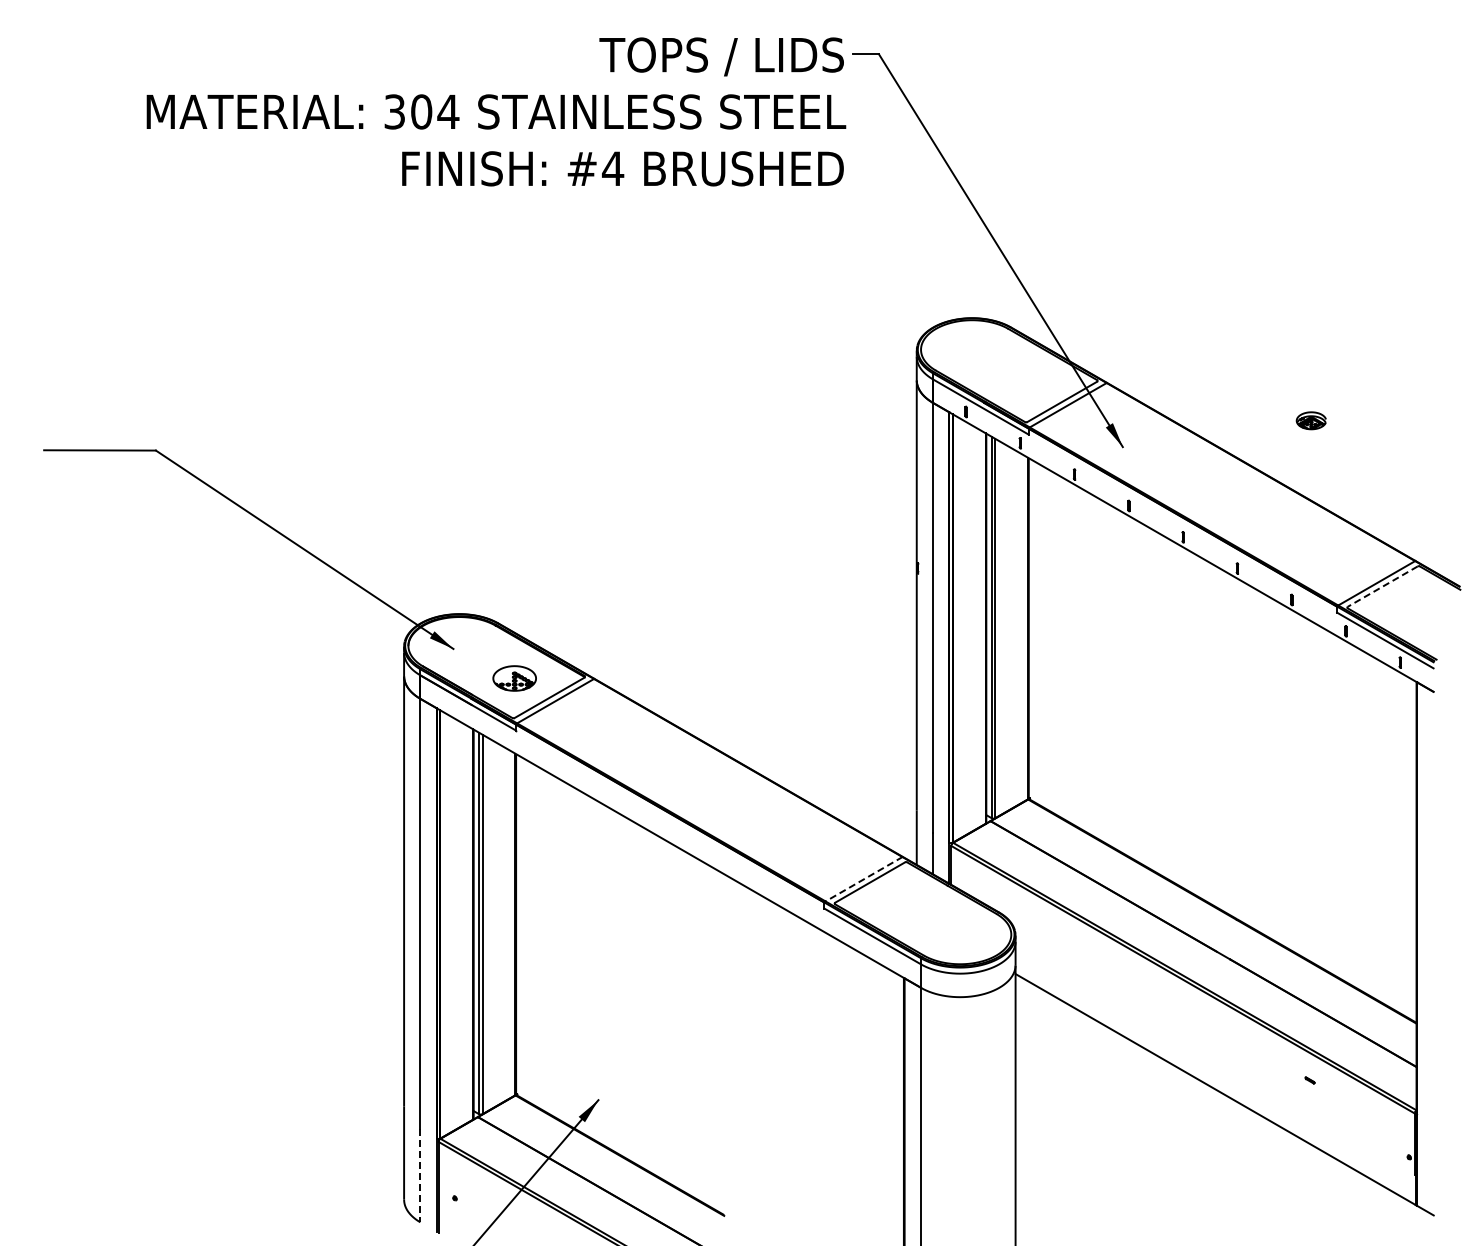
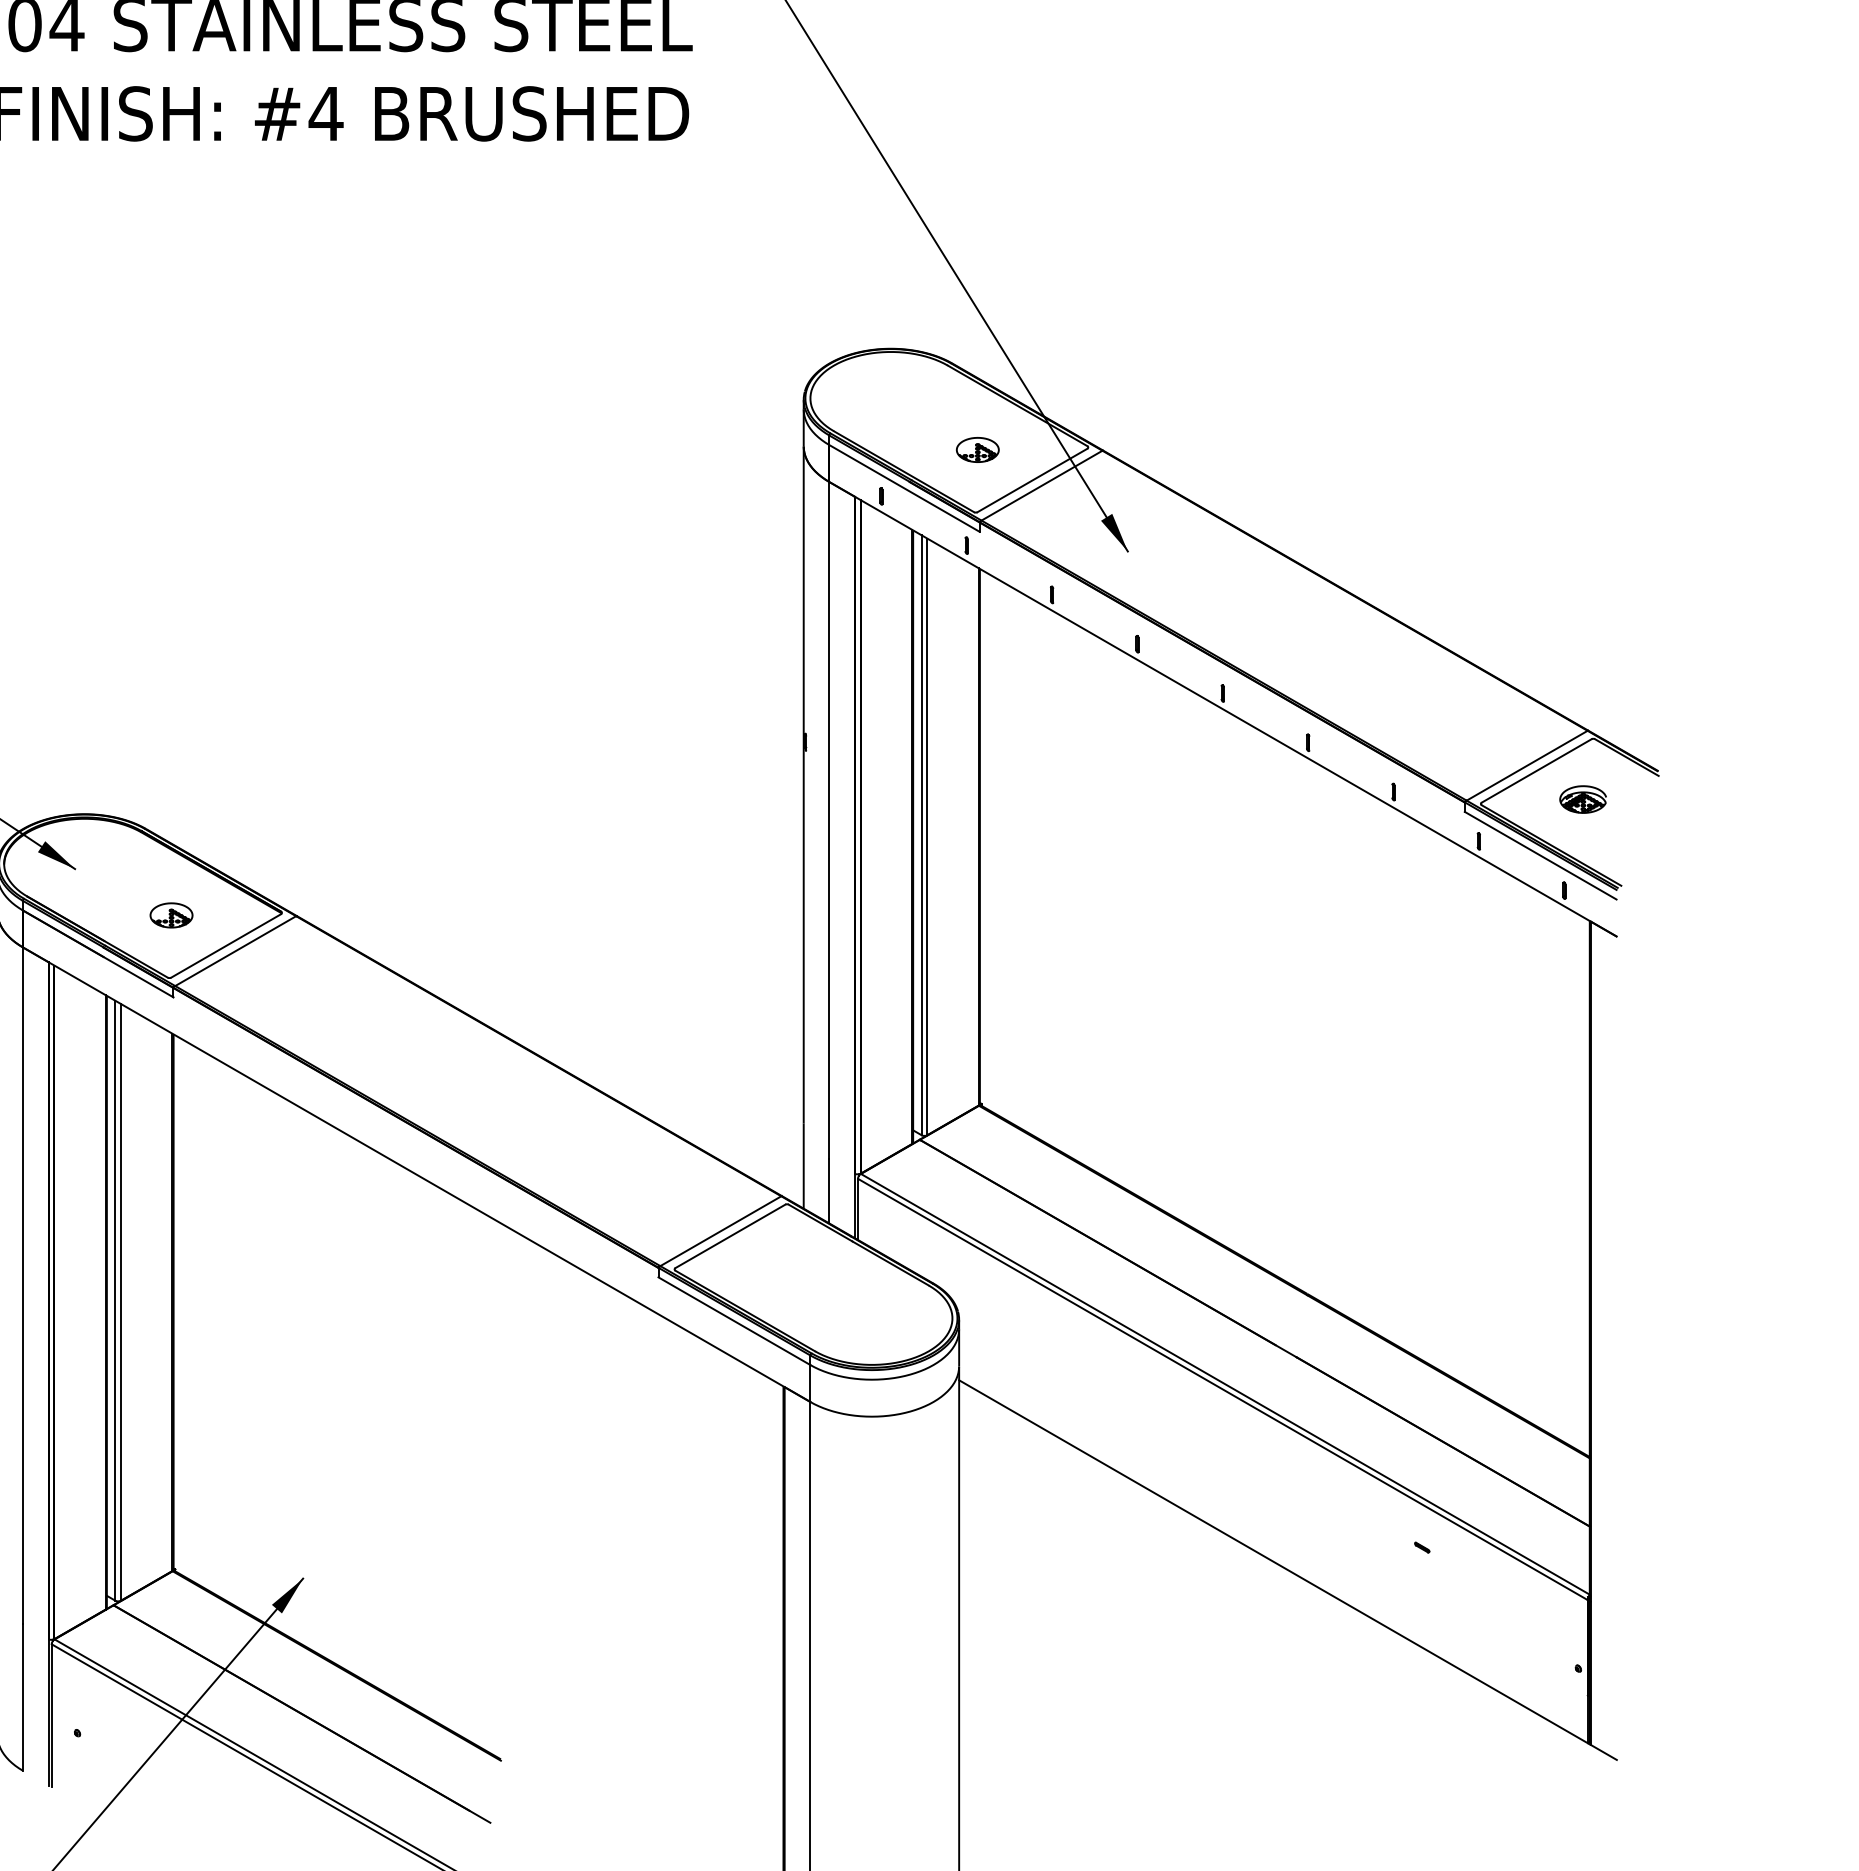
part: (1027, 382) -> (977, 449), added
part: (1310, 420) -> (1581, 799), moved
line: (1382, 586) -> (1536, 770), dashed -> solid
part: (514, 678) -> (171, 915), size x0.62
line: (864, 879) -> (721, 1231), dashed -> solid
line: (420, 1175) -> (23, 1697), dashed -> solid

